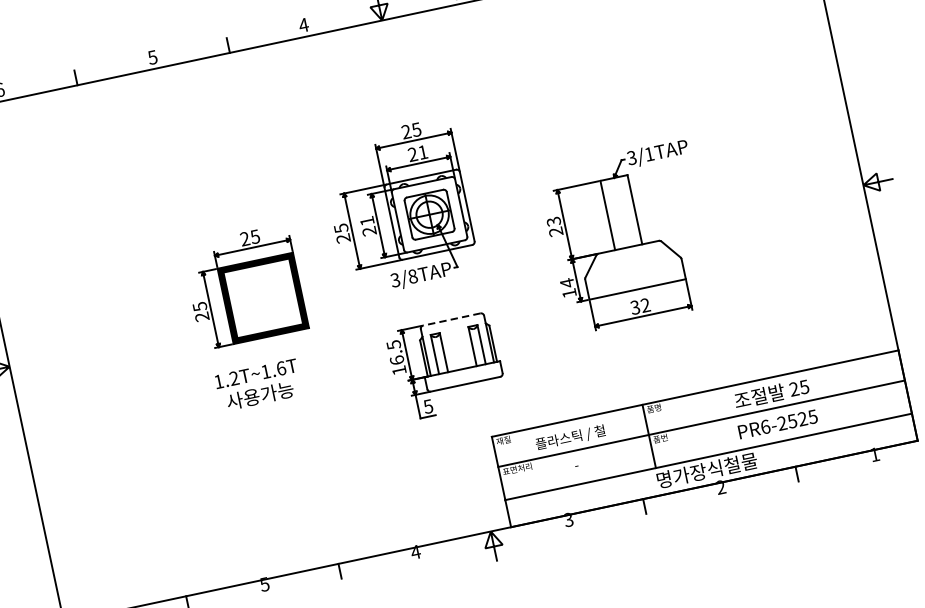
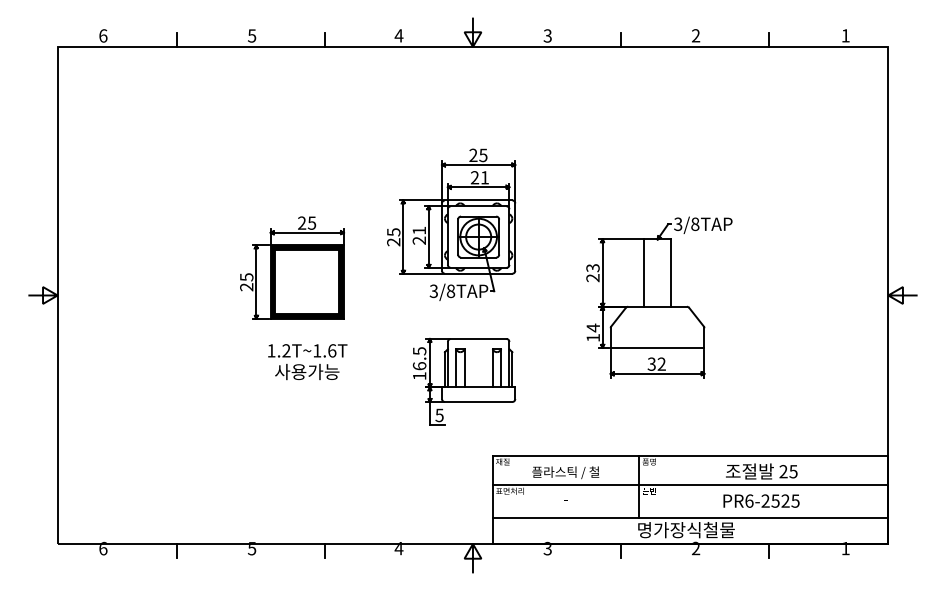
text: (649, 154) -> (695, 224), 3/1TAP -> 3/8TAP
line: (451, 320) -> (478, 339), dashed -> solid
text: (258, 385) -> (307, 362), moved

